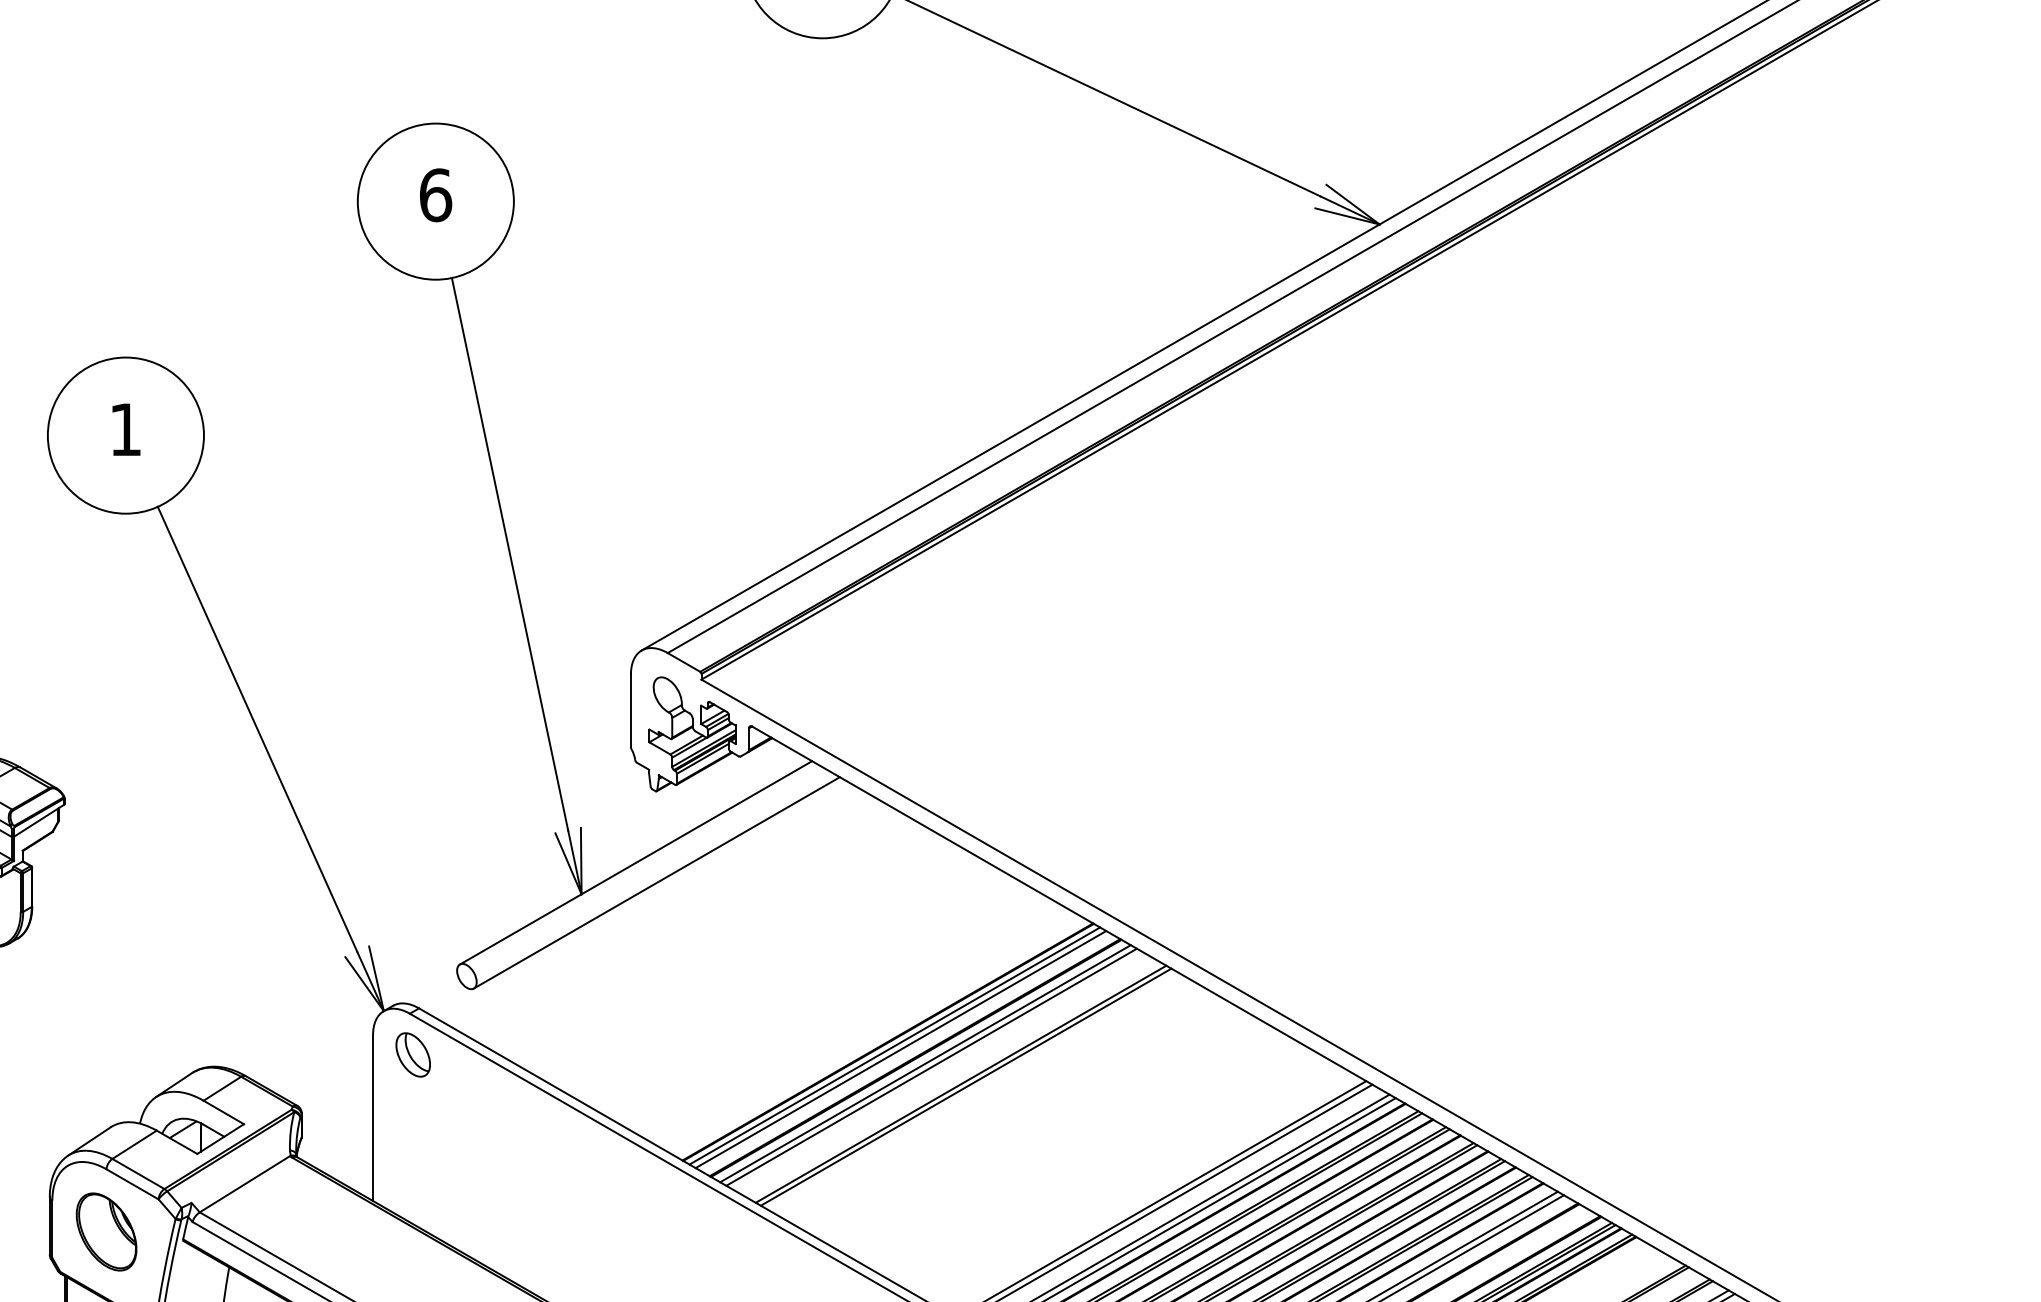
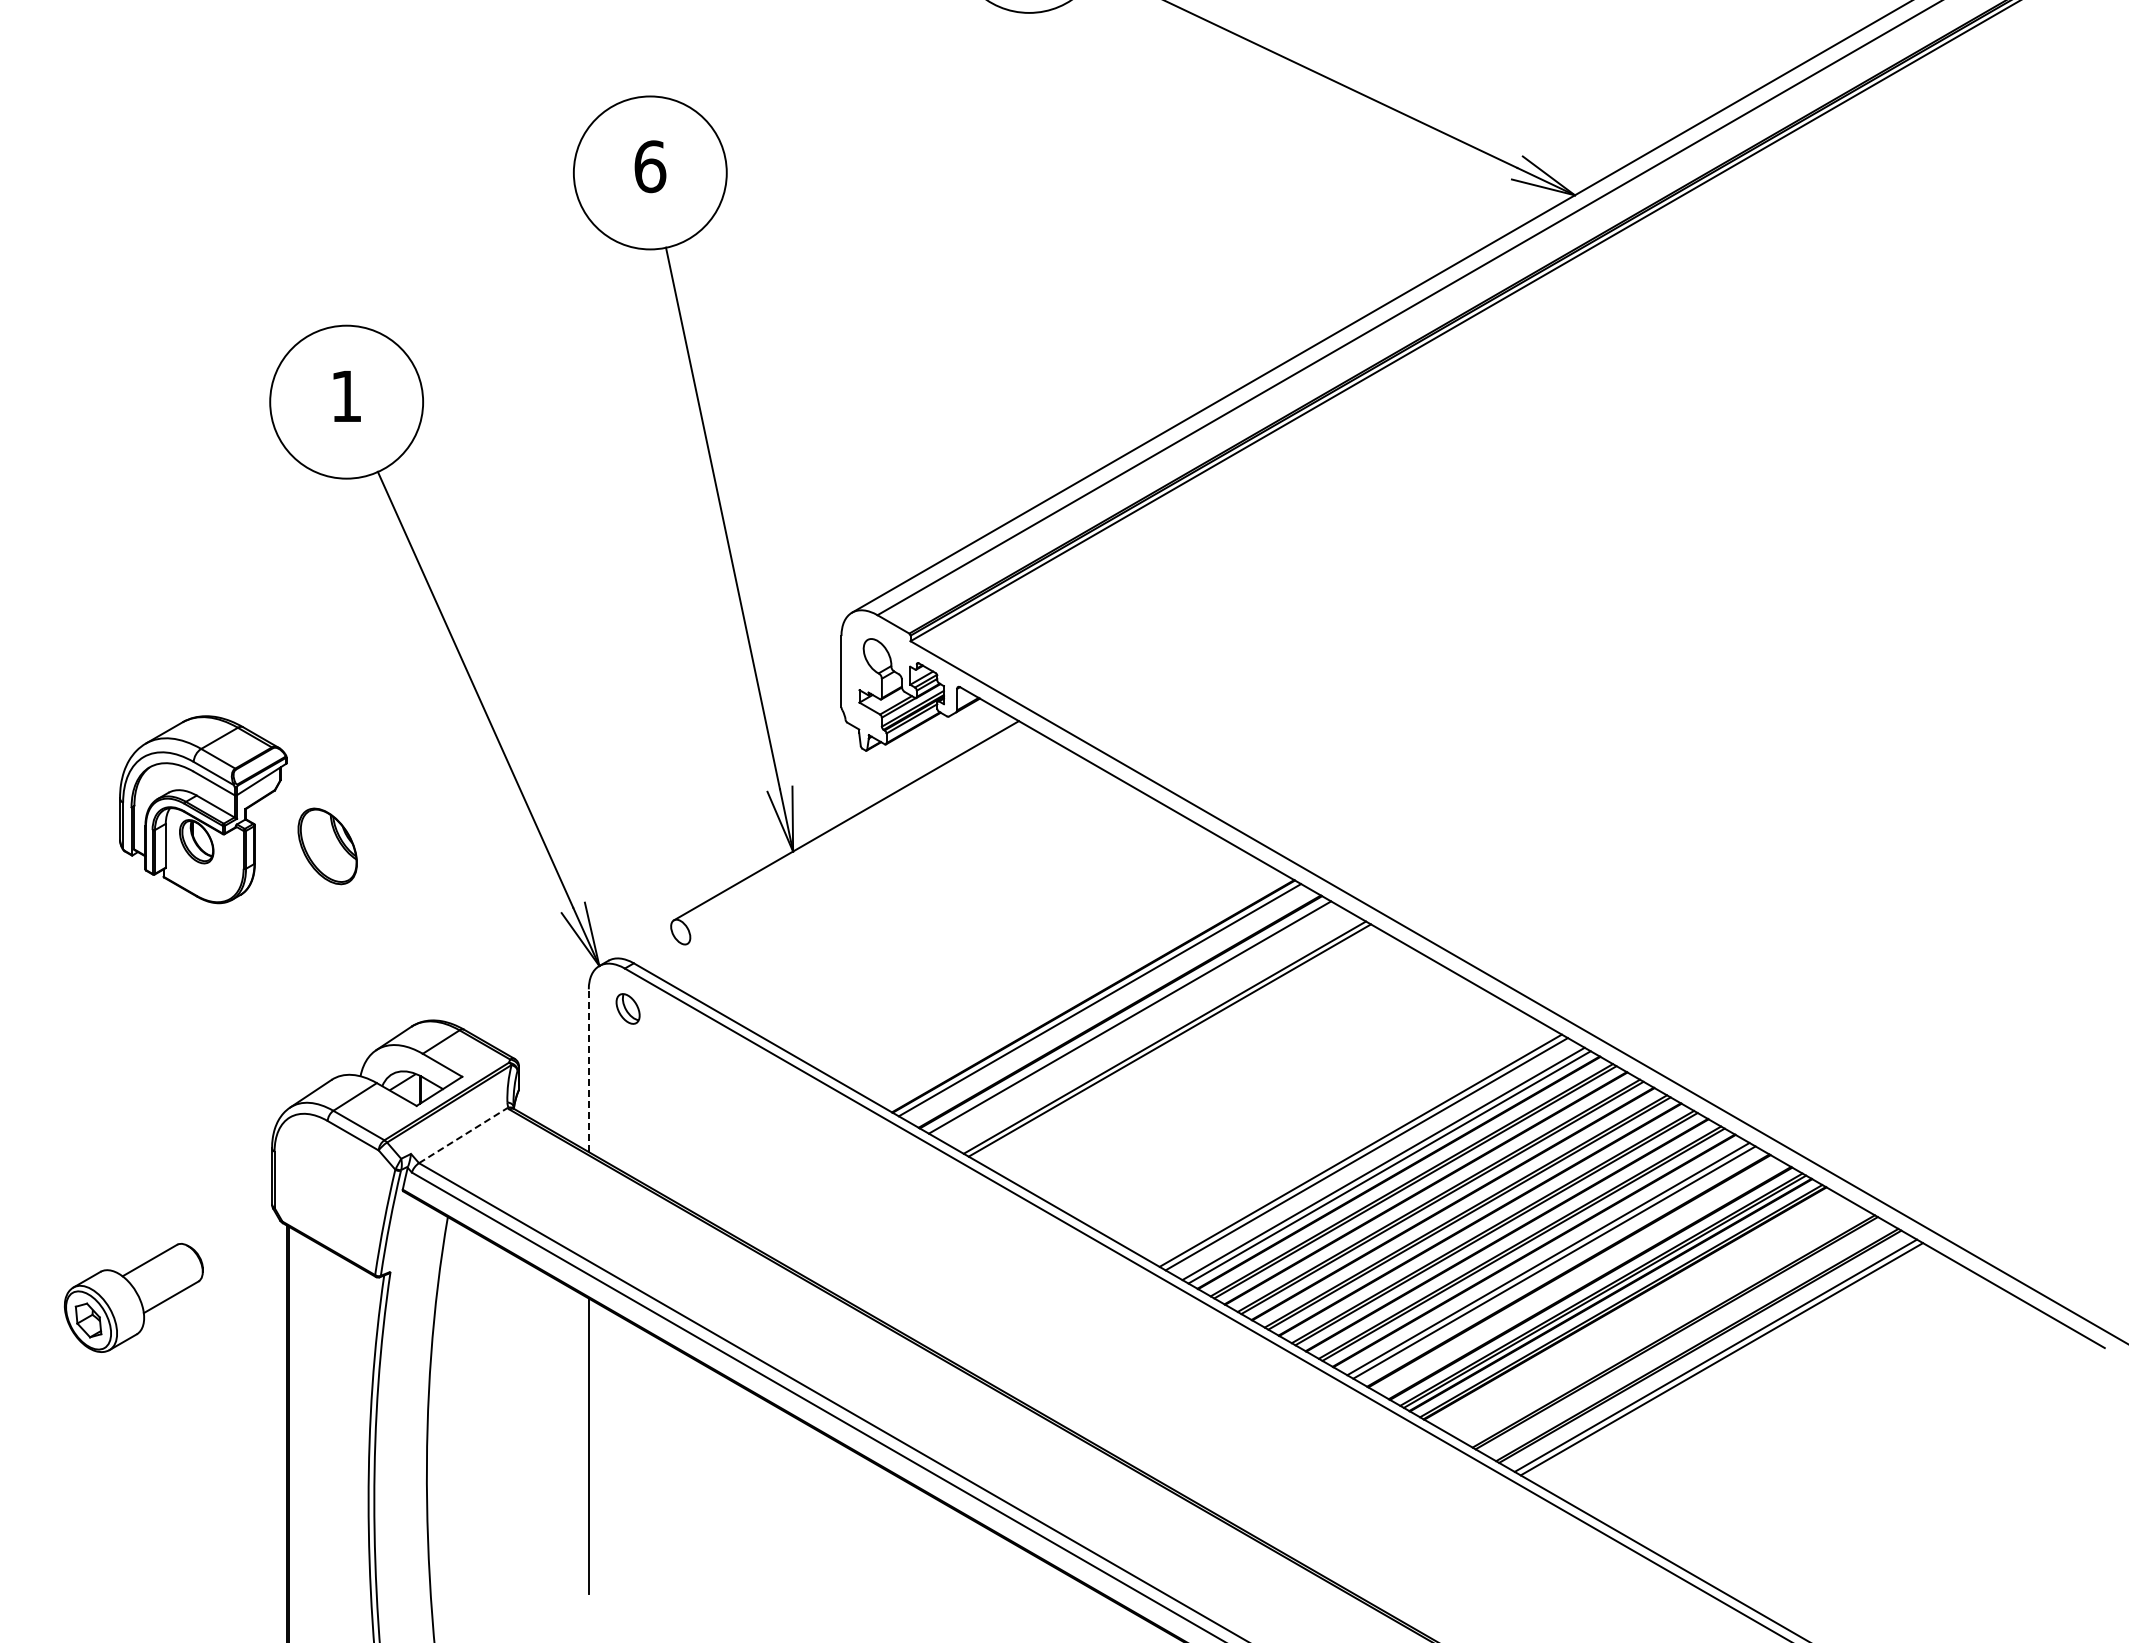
line: (656, 881) -> (866, 839), removed
line: (900, 1049) -> (1105, 1003), removed
part: (412, 1054) -> (627, 1008), size x0.7
line: (931, 1066) -> (1135, 1020), removed
line: (372, 1117) -> (588, 1070), solid -> dashed
line: (245, 1184) -> (463, 1135), solid -> dashed
part: (106, 1232) -> (327, 846), moved

